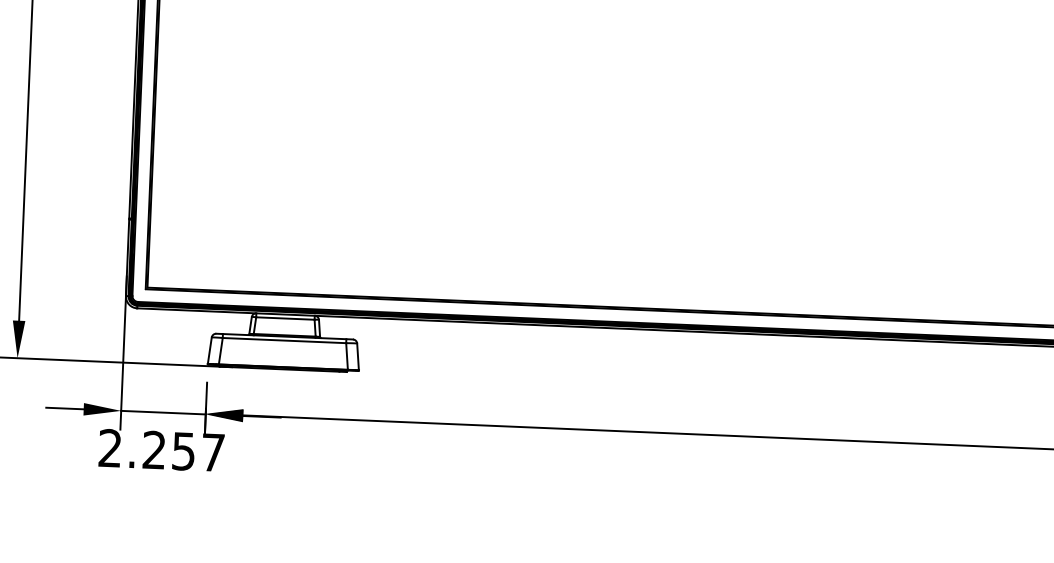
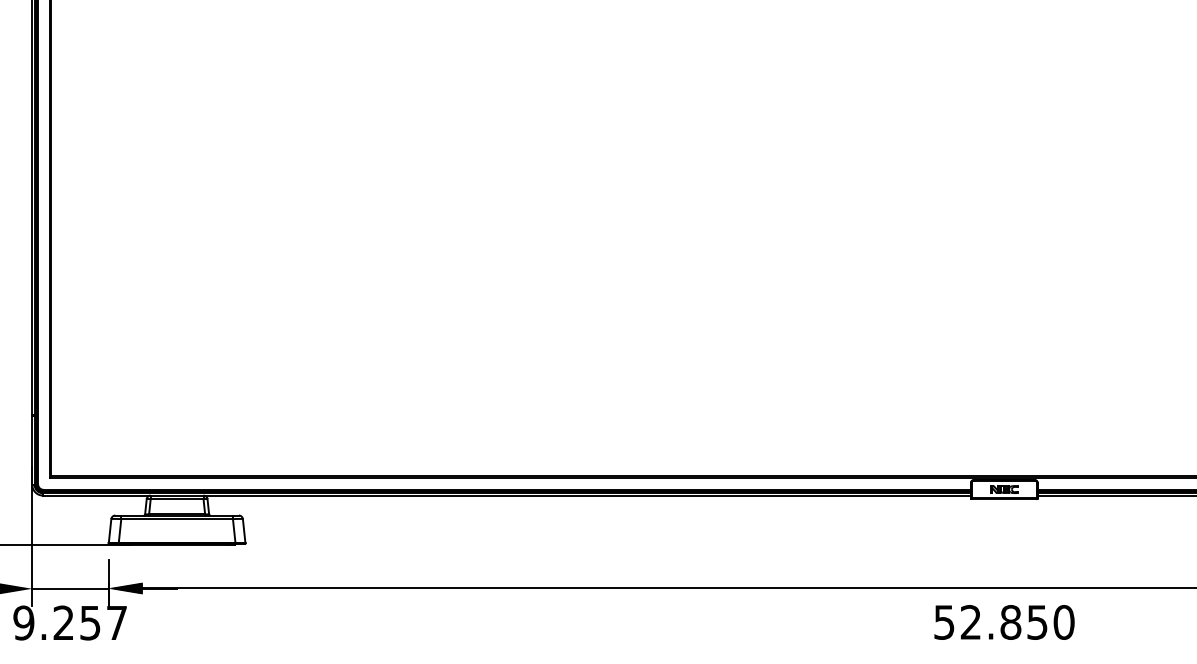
text: (109, 447) -> (23, 622), 2.257 -> 9.257

